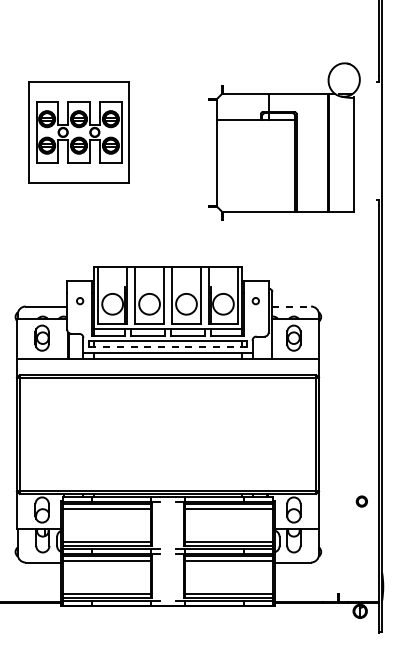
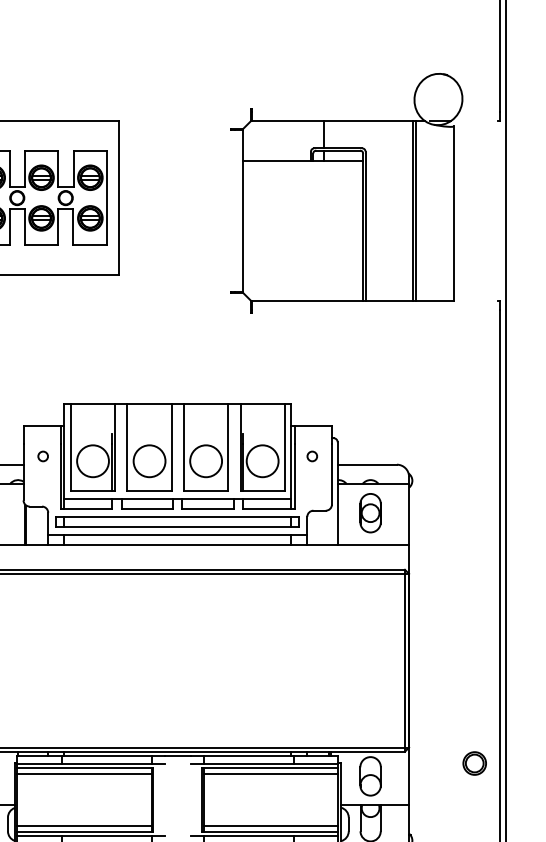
part: (284, 141) -> (347, 193), moved
line: (292, 306) -> (368, 464), dashed -> solid
line: (167, 347) -> (177, 527), dashed -> solid
part: (361, 501) -> (474, 763), size x1.43

